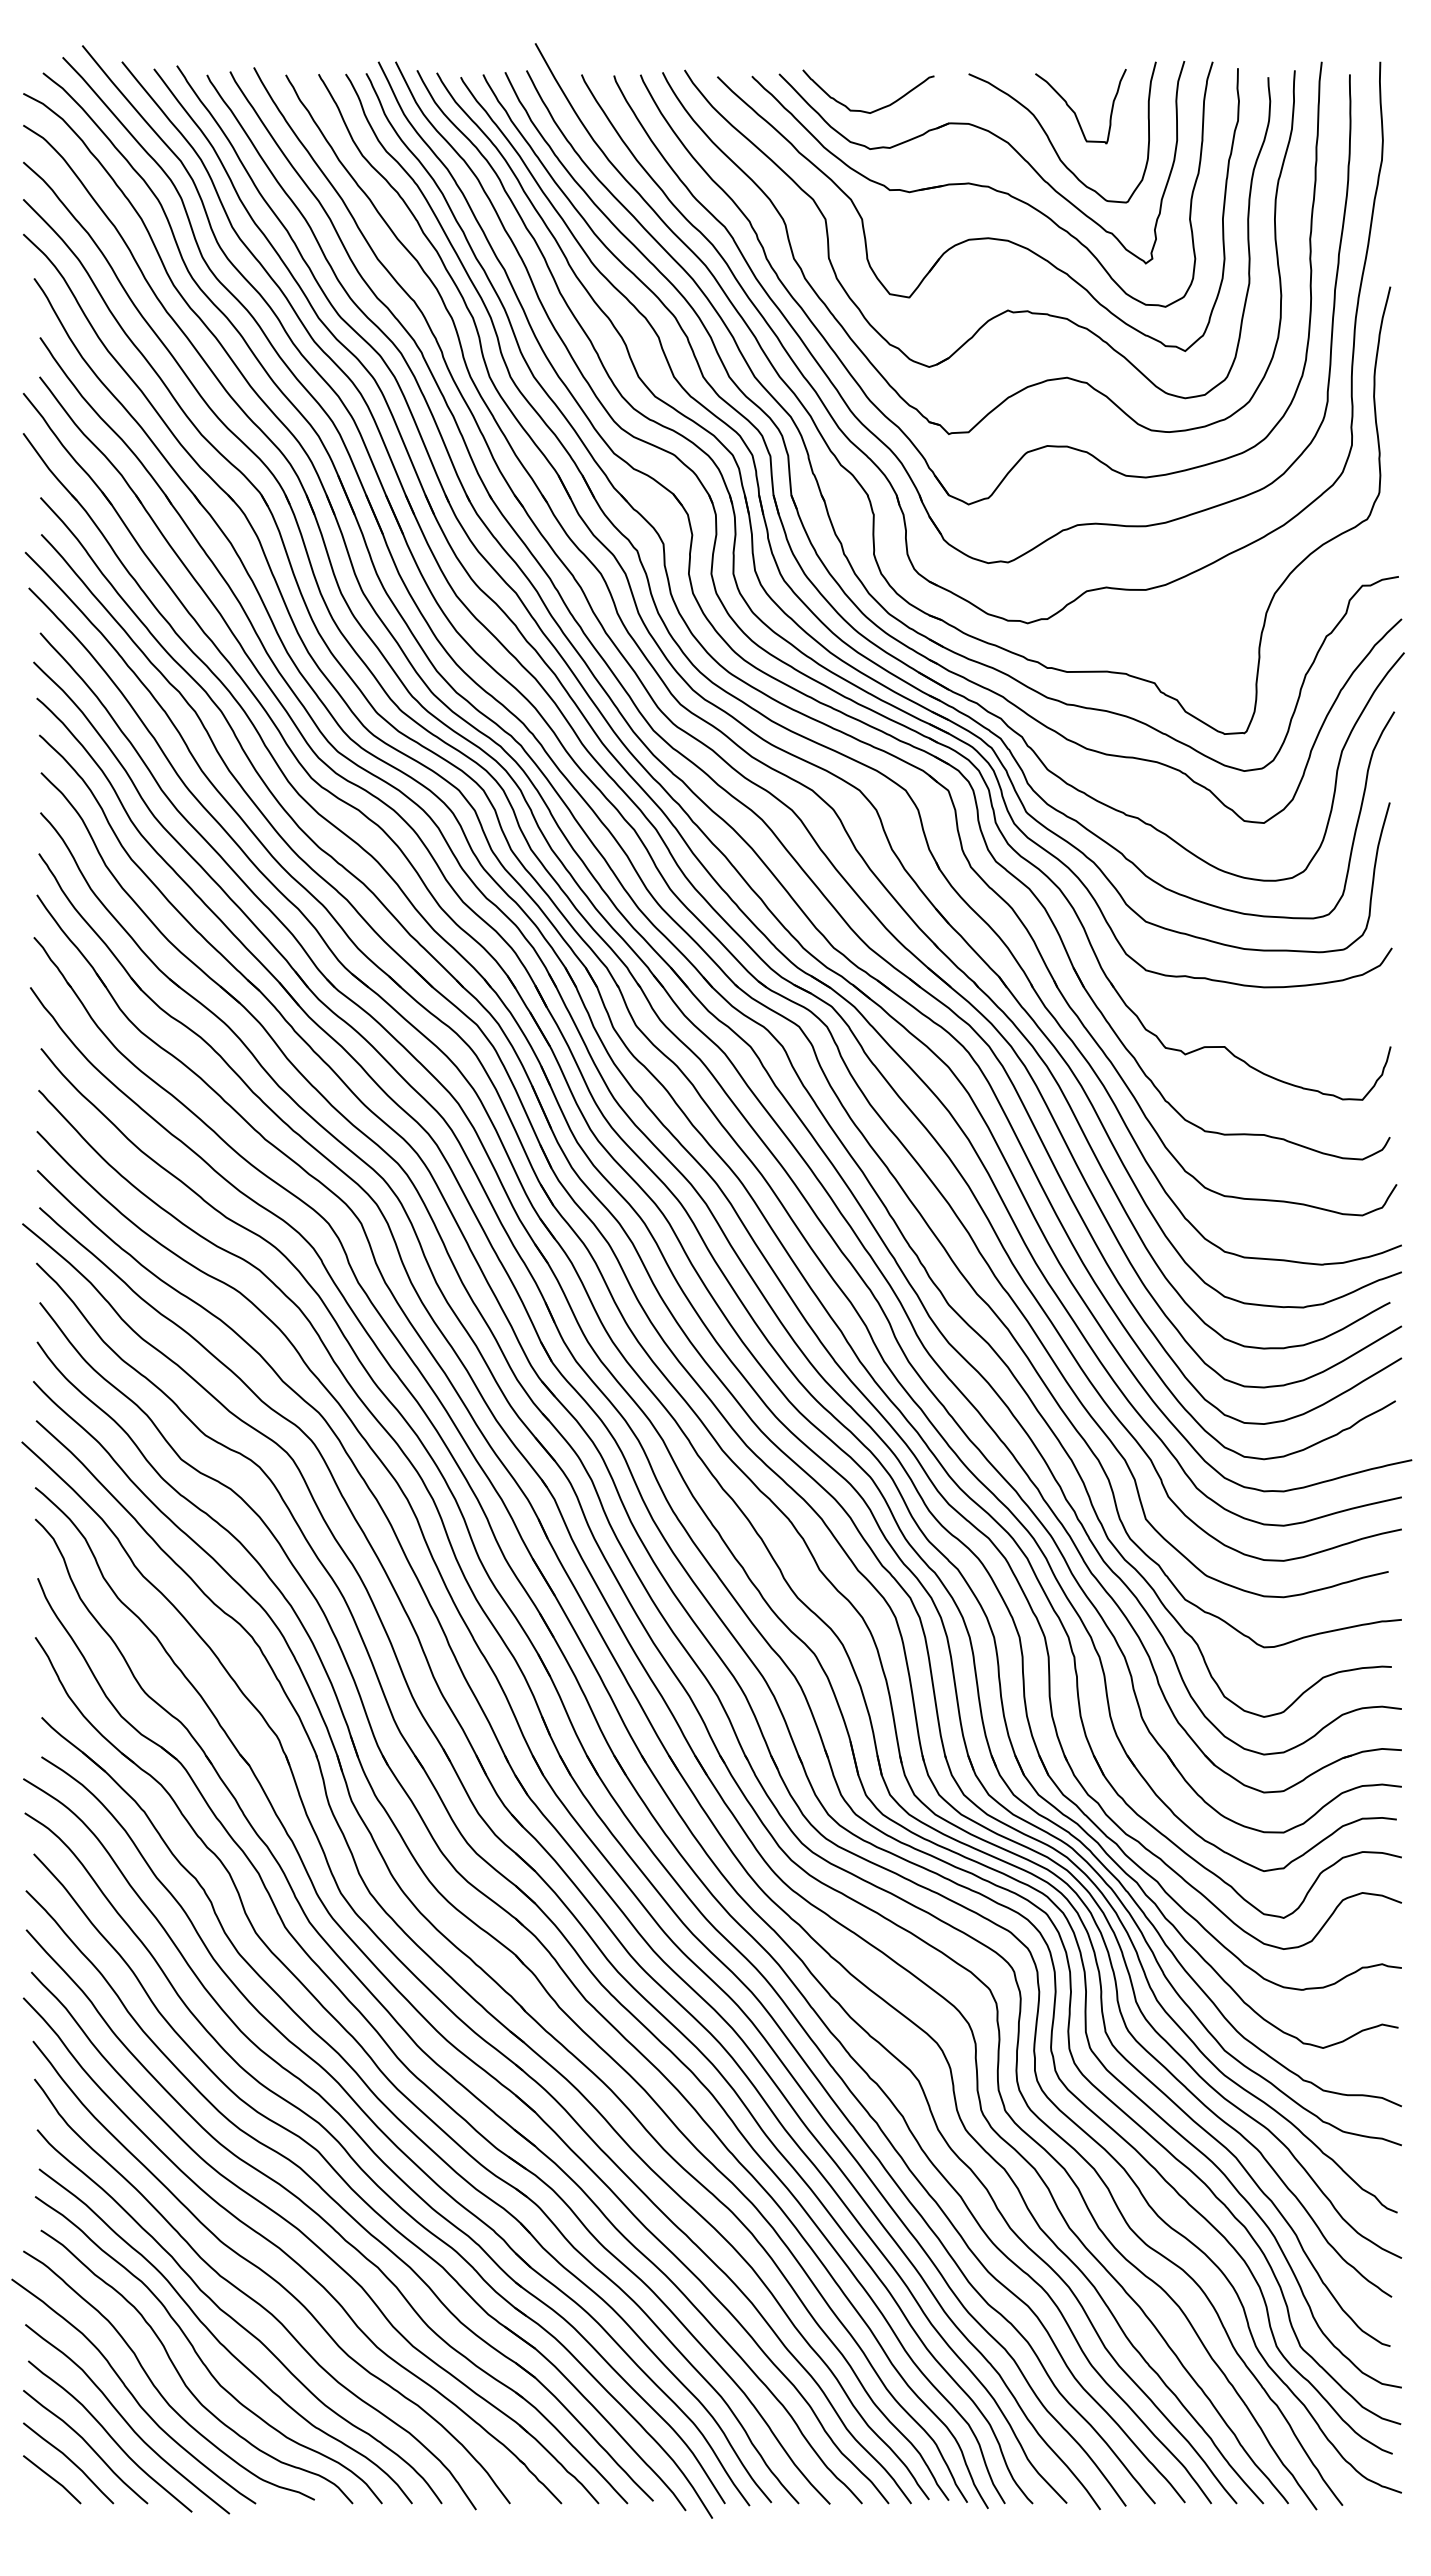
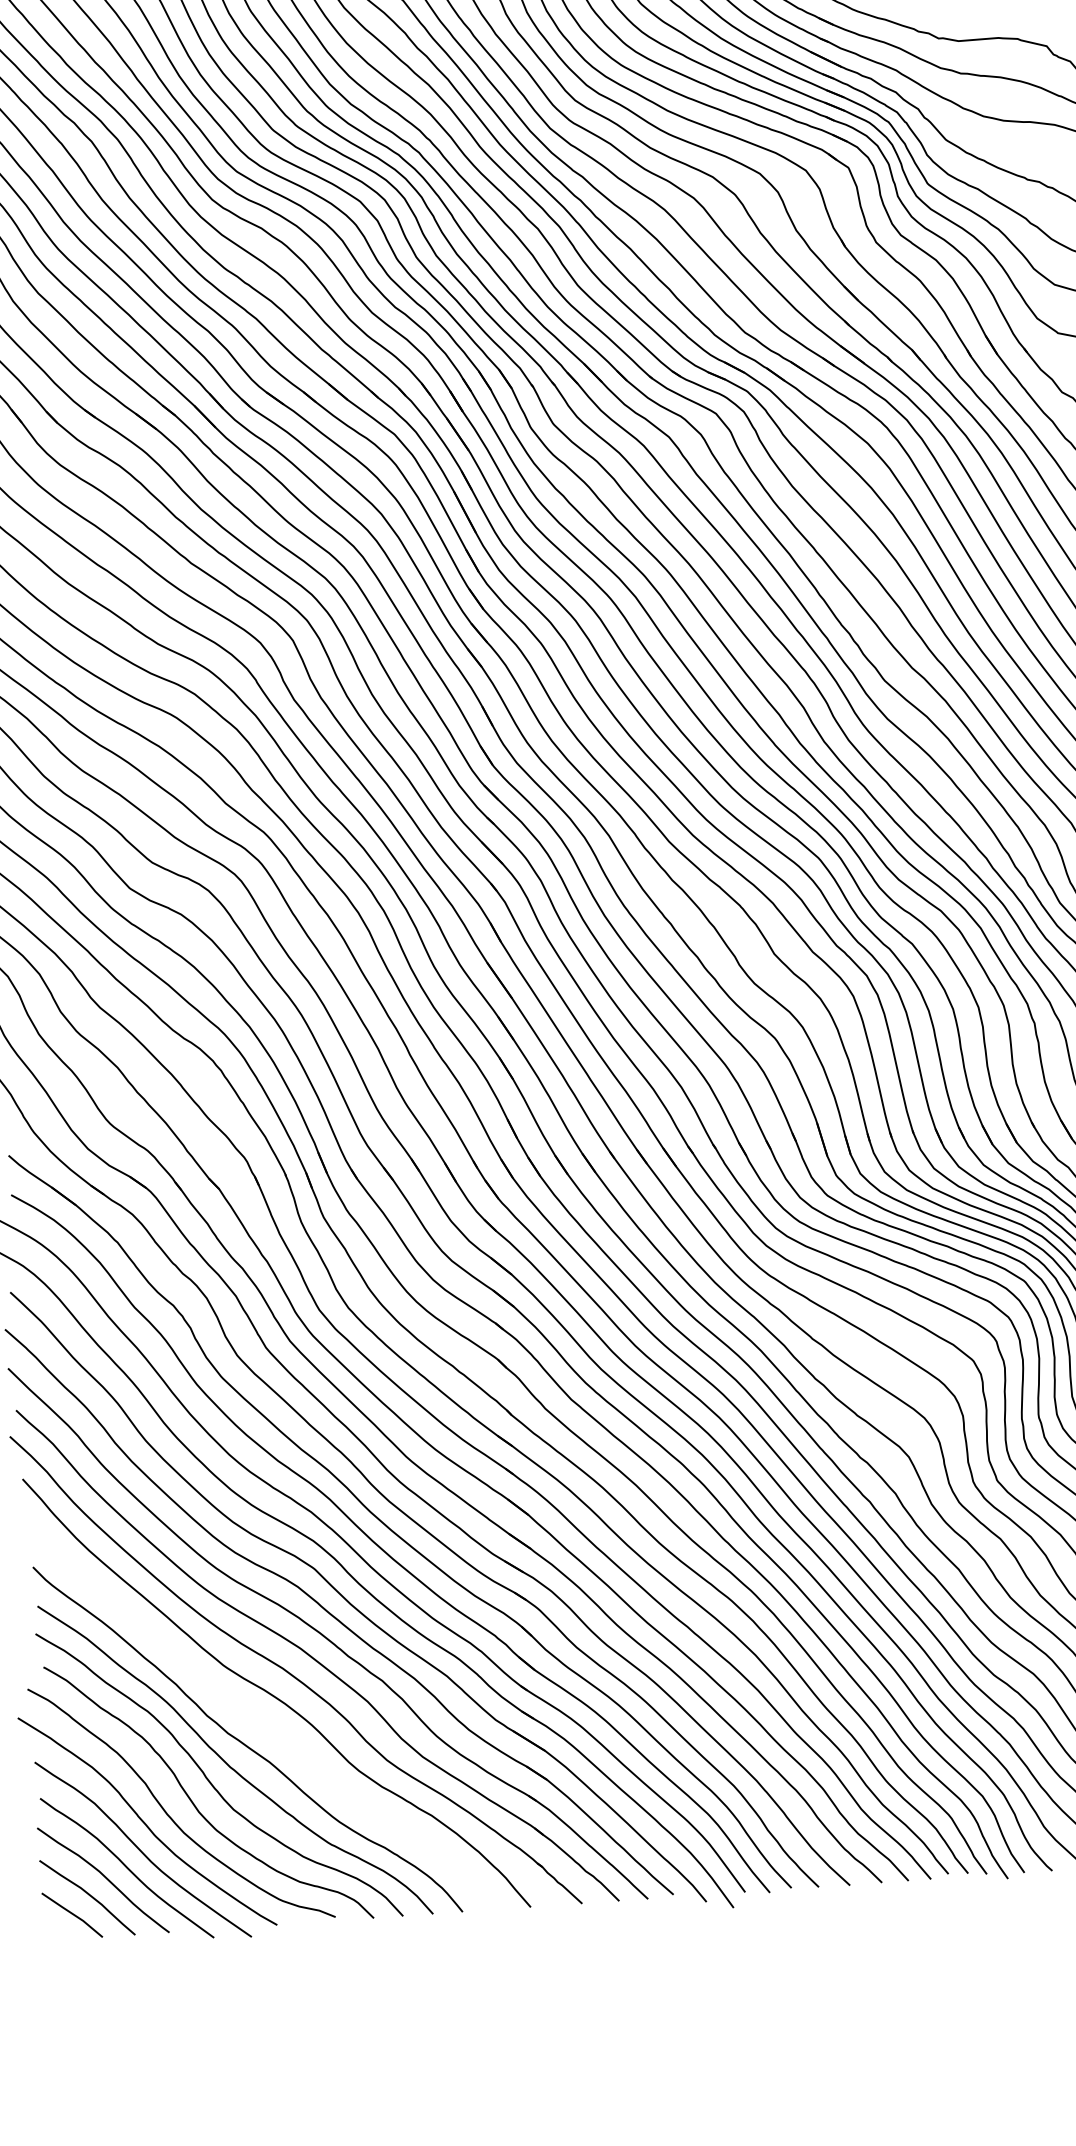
curve: (251, 2297) -> (258, 1719), removed

